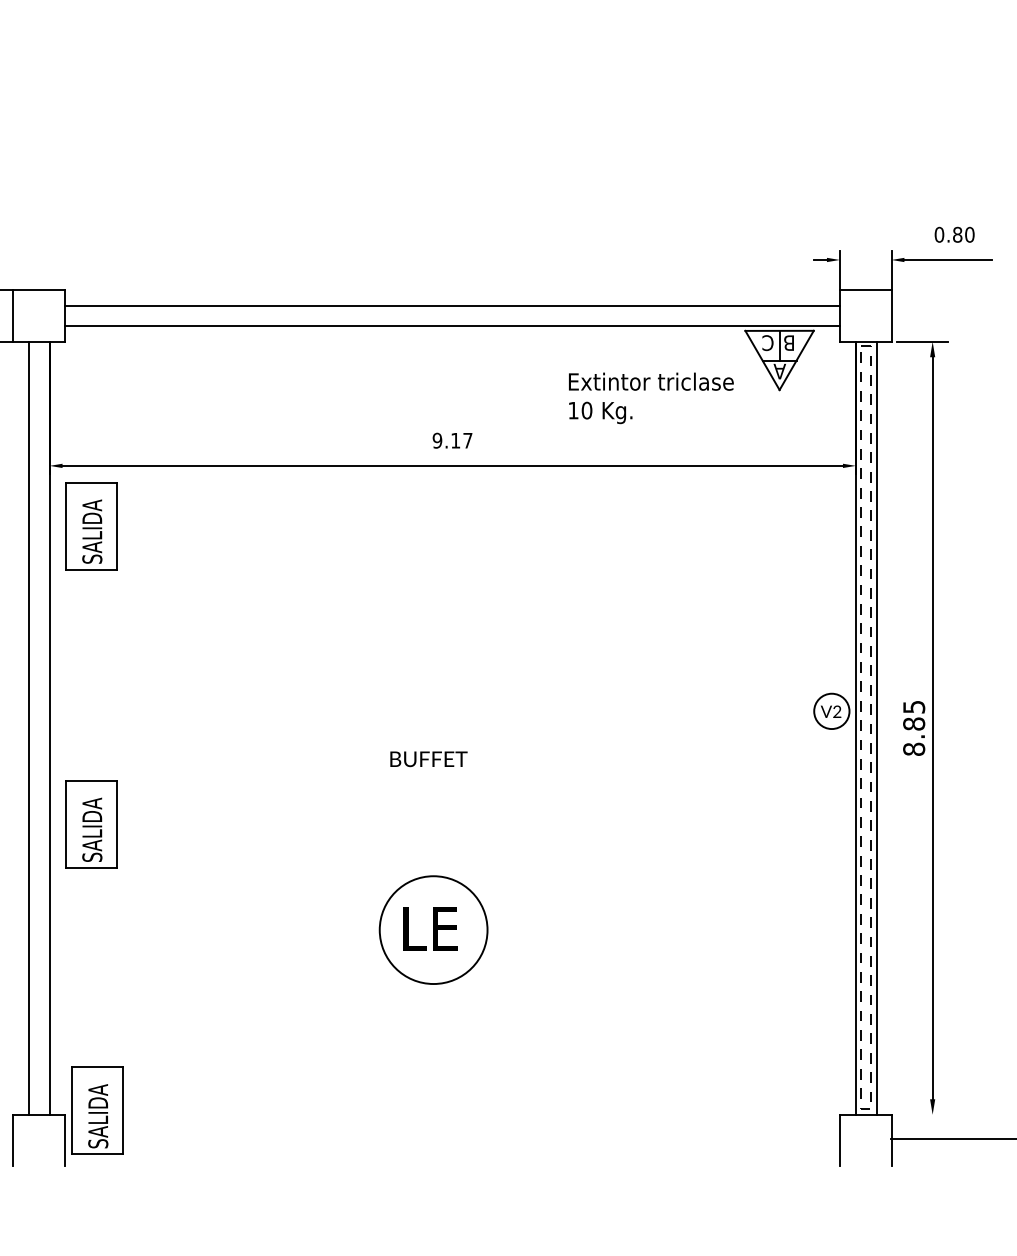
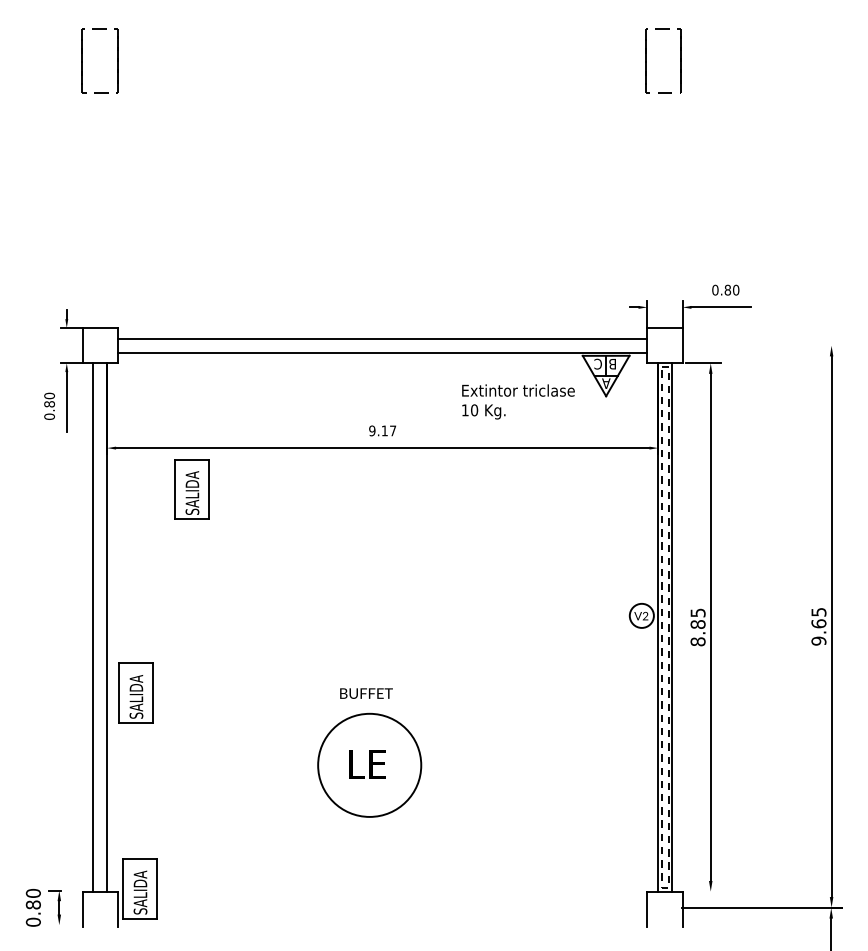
part: (90, 526) -> (191, 489), moved
text: (428, 759) -> (366, 693), moved
circle: (433, 930) -> (369, 765), size x1.4

